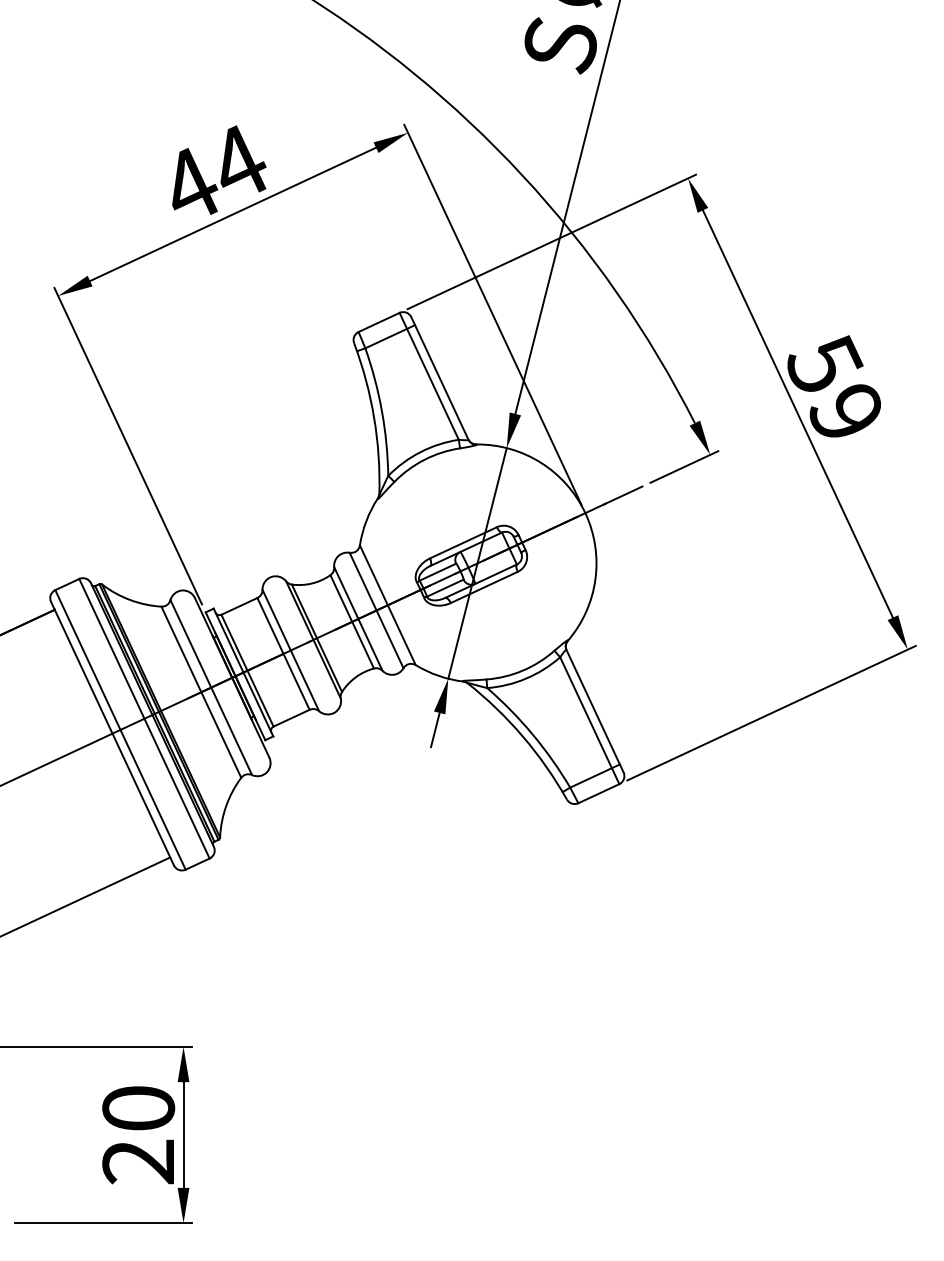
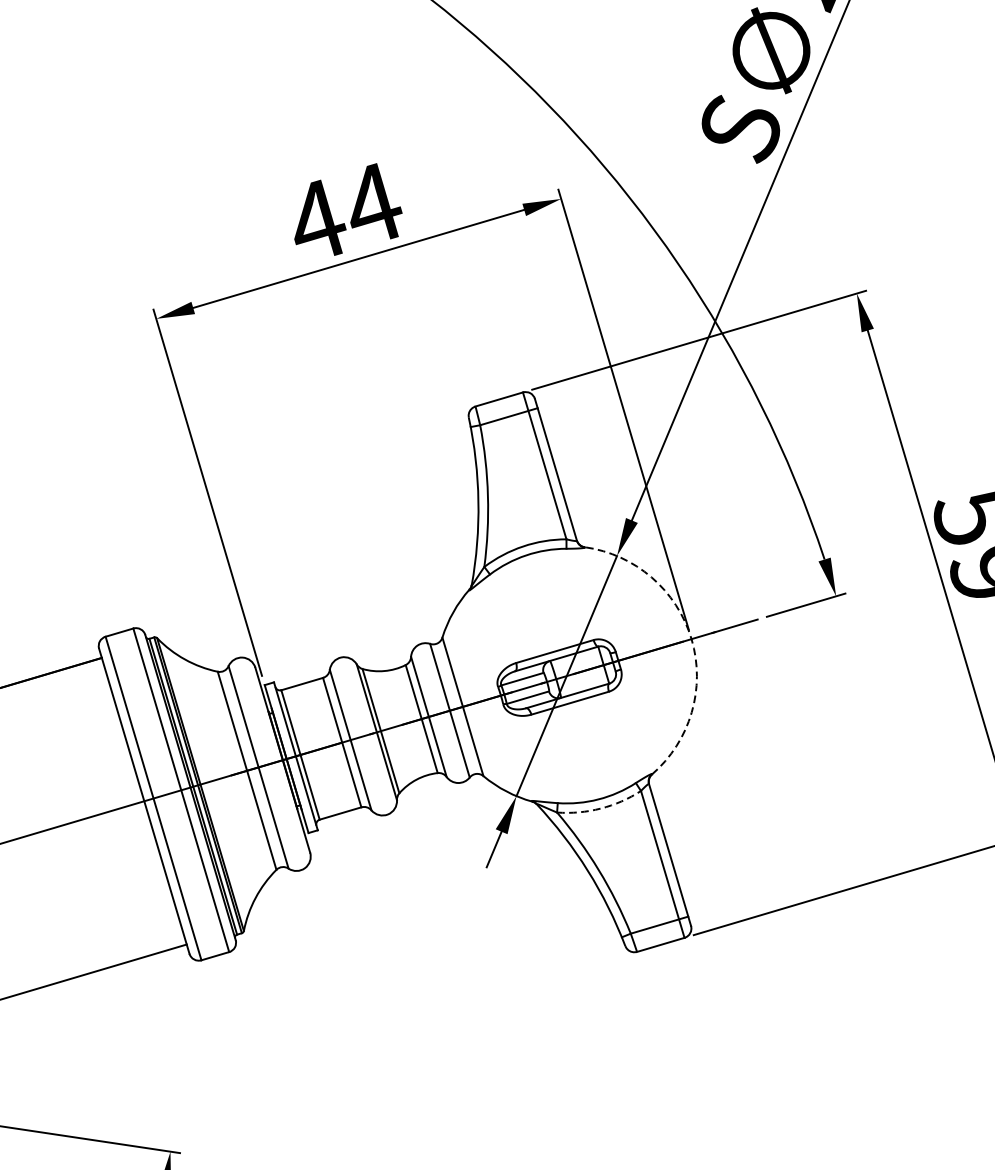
arc: (585, 513) -> (691, 639), solid -> dashed
arc: (526, 678) -> (601, 808), solid -> dashed

